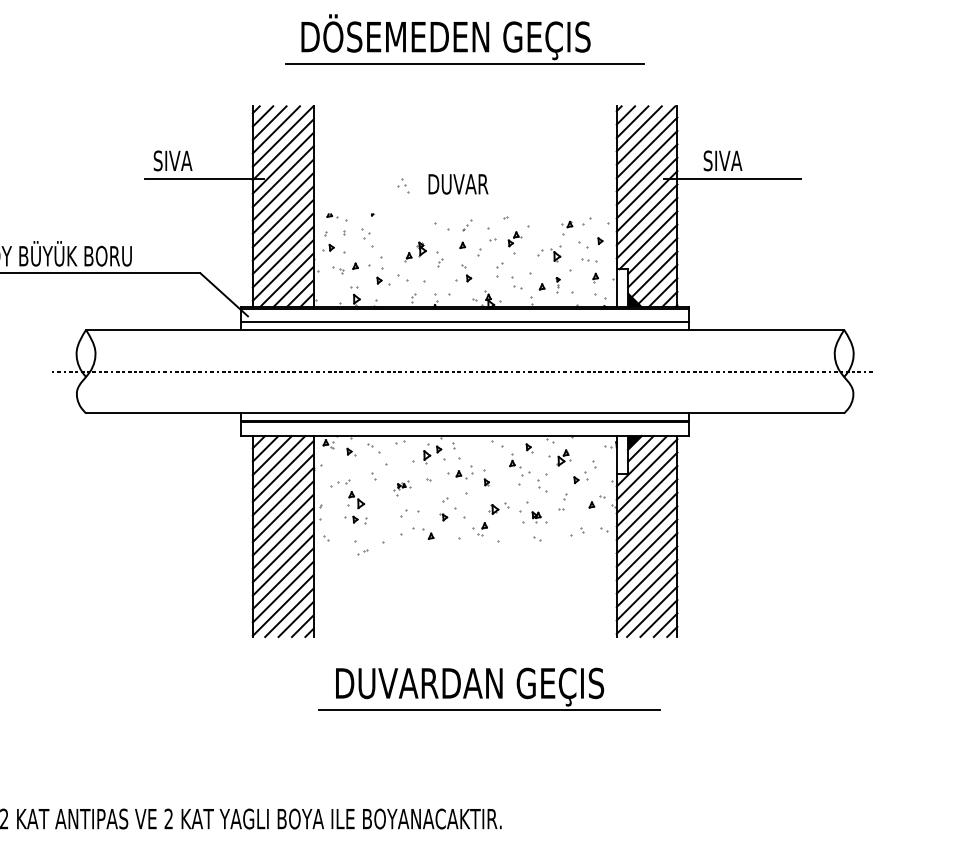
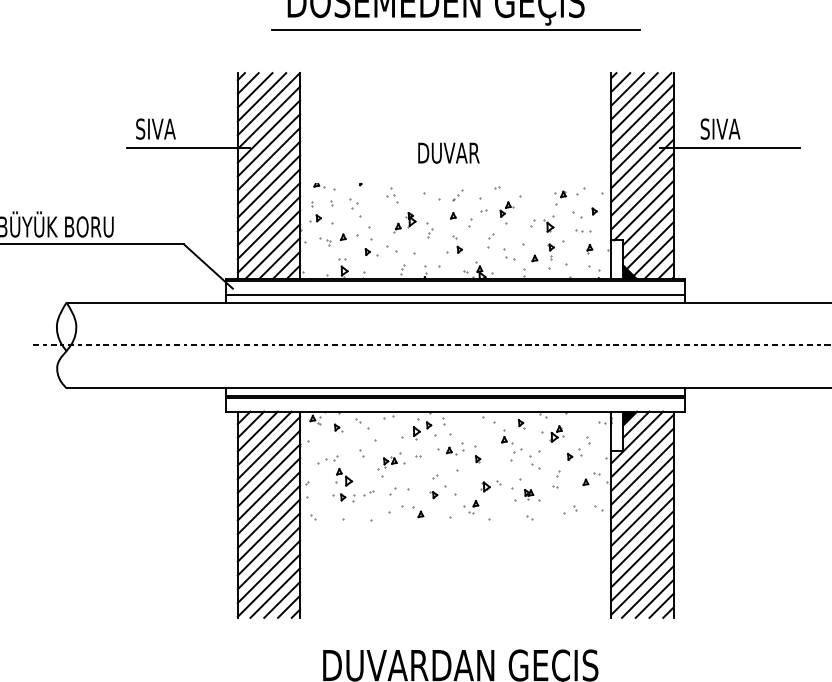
part: (403, 185) -> (392, 195), moved
part: (557, 284) -> (550, 255), size x1.67
part: (402, 487) -> (391, 464), size x1.67
part: (362, 552) -> (368, 493), moved

